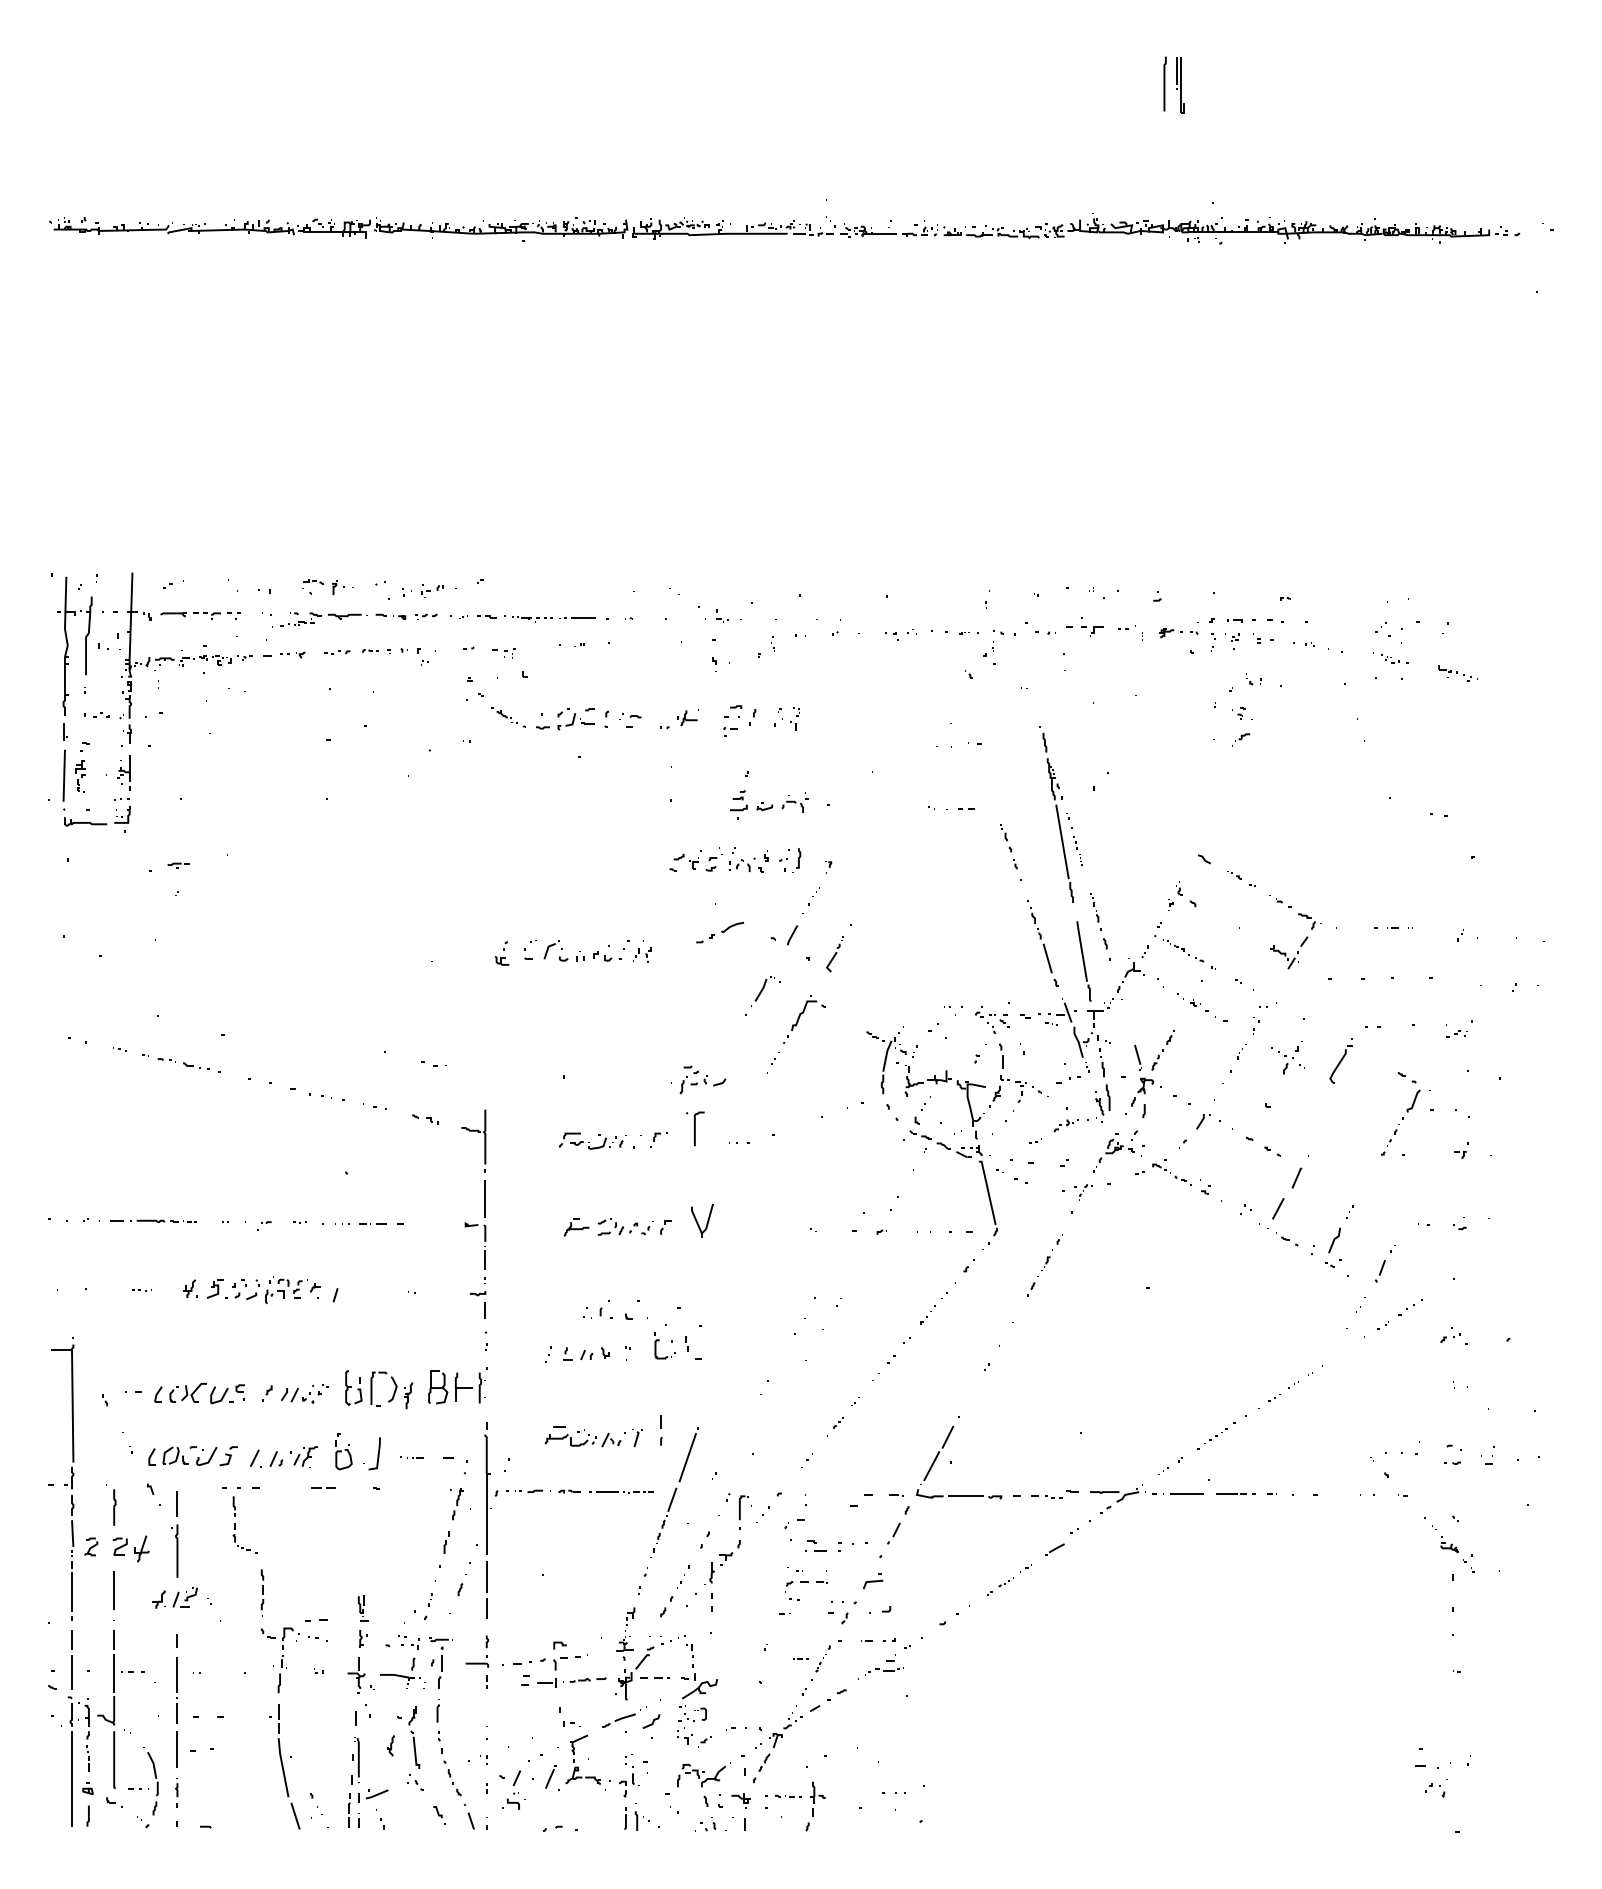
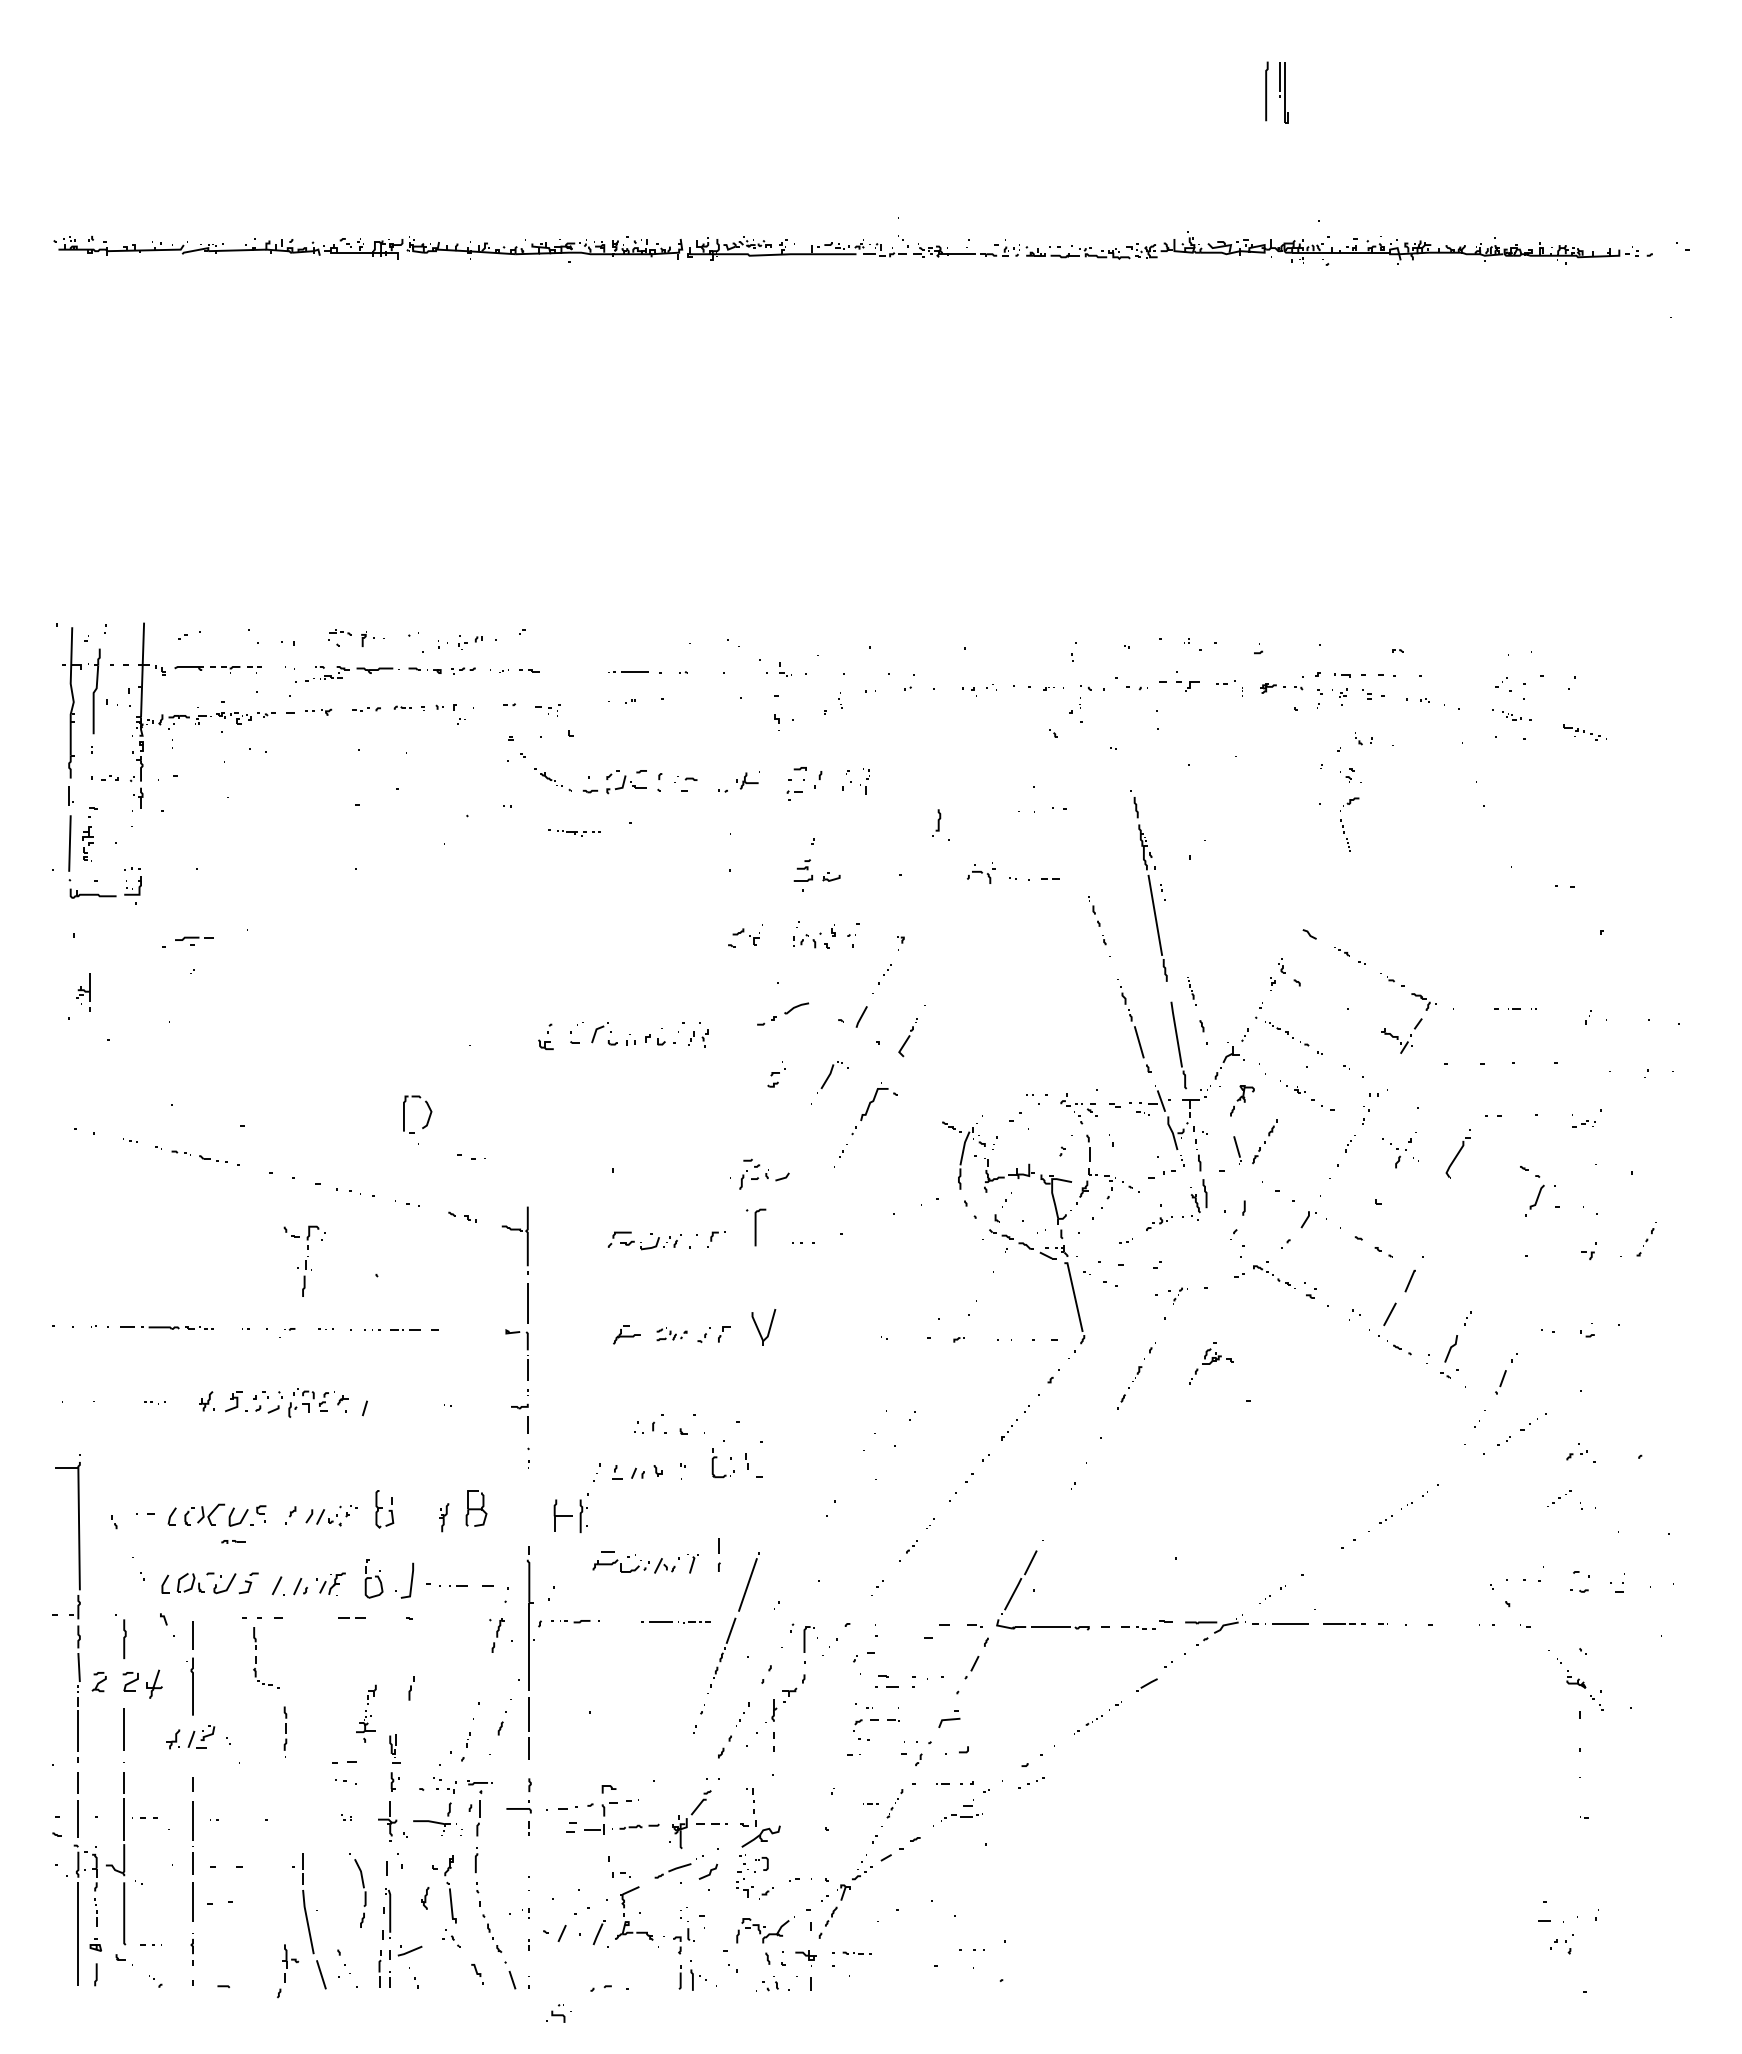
part: (528, 618) -> (574, 832), moved
part: (123, 772) -> (83, 992), moved
part: (795, 802) -> (981, 872), moved
part: (1078, 851) -> (1345, 835), moved
part: (714, 859) -> (776, 1074), moved
part: (796, 860) -> (936, 822), moved
part: (178, 865) -> (194, 941), size x1.6
part: (1095, 911) -> (1191, 991), size x0.7
part: (1142, 1092) -> (1242, 1100), moved
part: (1390, 1139) -> (1646, 1239), moved
part: (1114, 1152) -> (1211, 1363), moved
part: (617, 1227) -> (671, 1334), size x0.7
part: (470, 1385) -> (570, 1513), moved
part: (394, 1391) -> (428, 1117), moved
part: (1216, 1436) -> (1559, 1498), moved
part: (411, 1457) -> (447, 1584), size x1.6
part: (569, 1491) -> (233, 1541), moved
part: (446, 1542) -> (411, 1688), moved
part: (625, 1633) -> (366, 1713), moved
part: (673, 1639) -> (1031, 1782), moved
part: (279, 1659) -> (304, 1260), moved
part: (155, 1779) -> (363, 1888), moved
part: (513, 1801) -> (558, 2013), moved
part: (816, 1806) -> (288, 1971), moved

